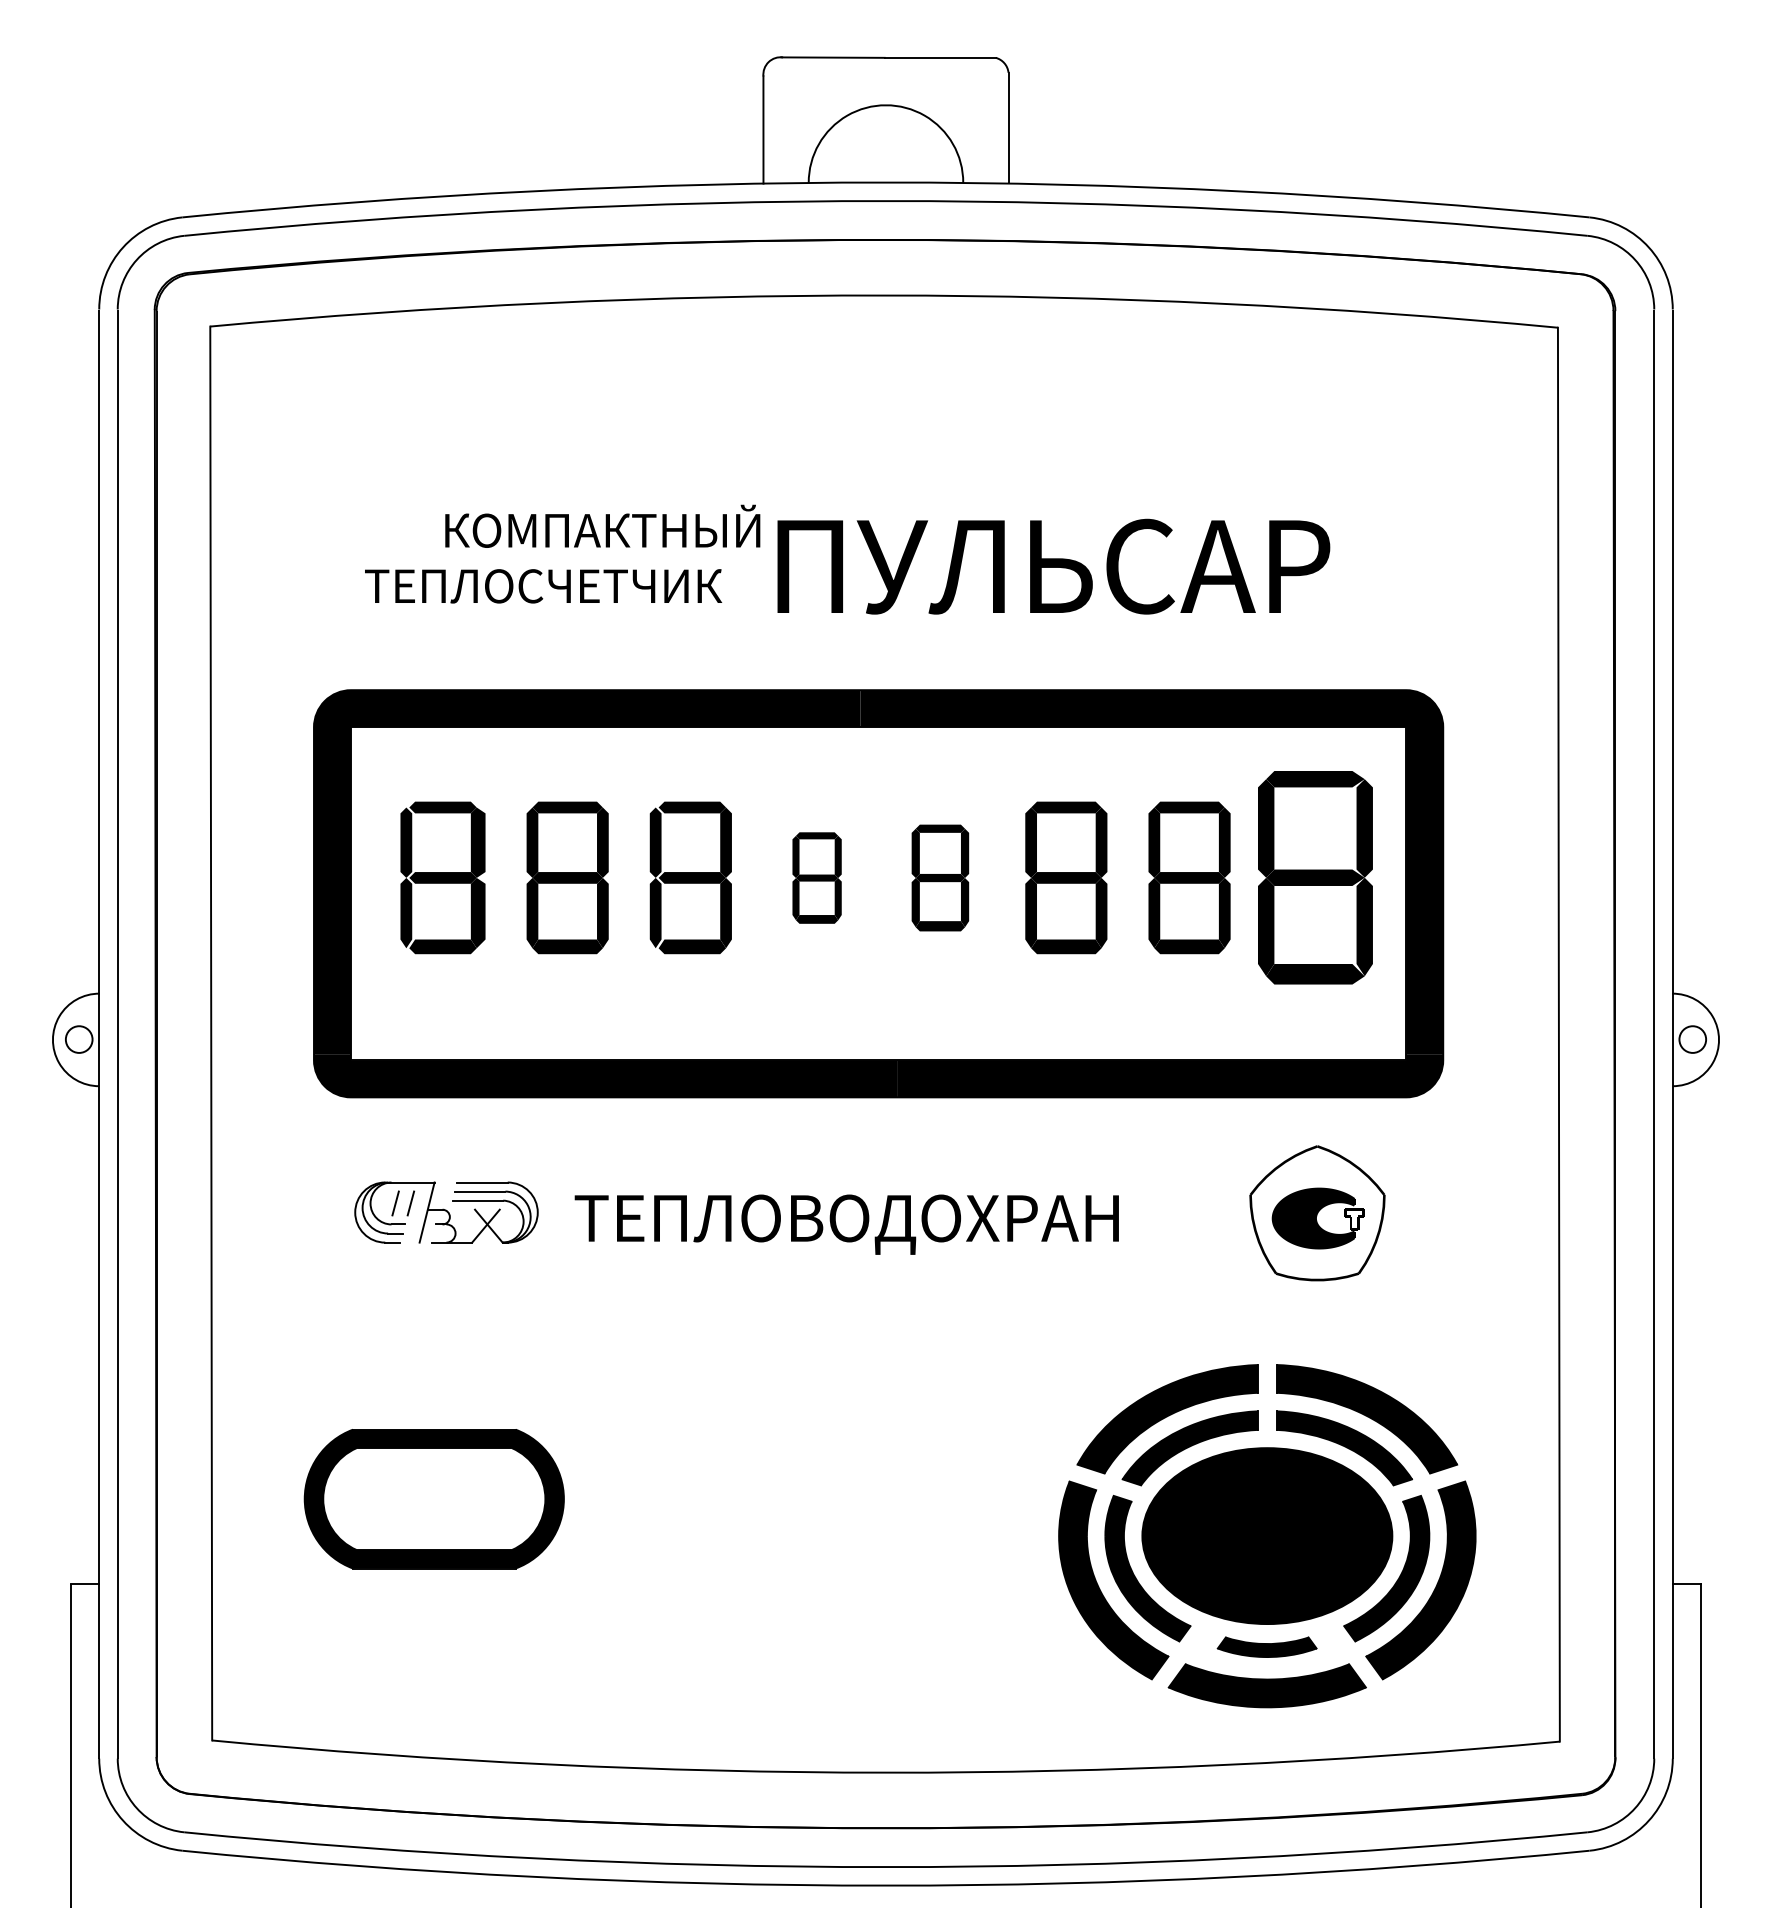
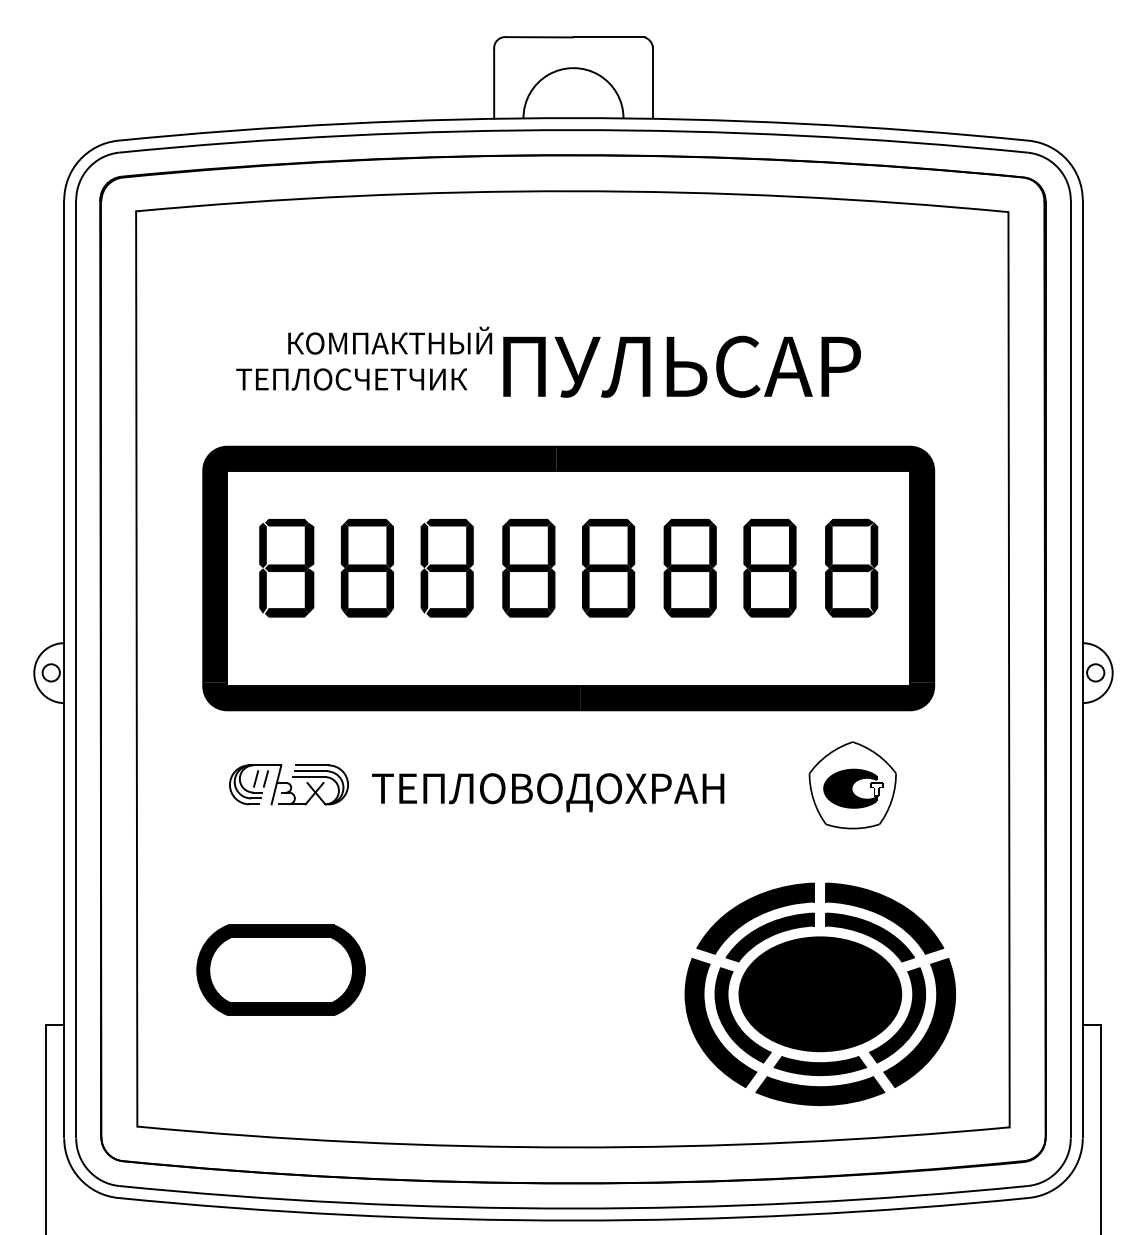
part: (816, 878) -> (528, 568), size x1.67
part: (940, 878) -> (608, 568), size x1.43
part: (1315, 878) -> (851, 568), size x0.71
part: (1266, 1647) -> (819, 1066), size x1.43

